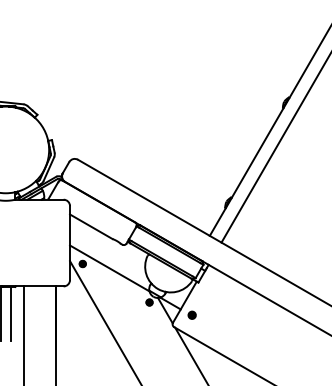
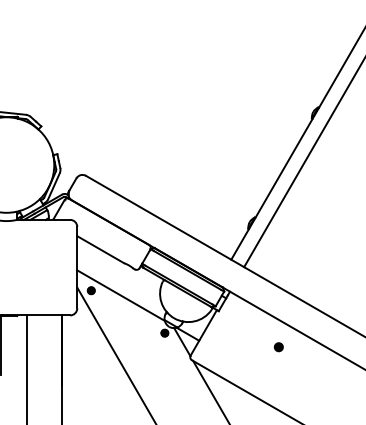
line: (11, 313) -> (12, 345), removed
part: (191, 315) -> (278, 347), moved

